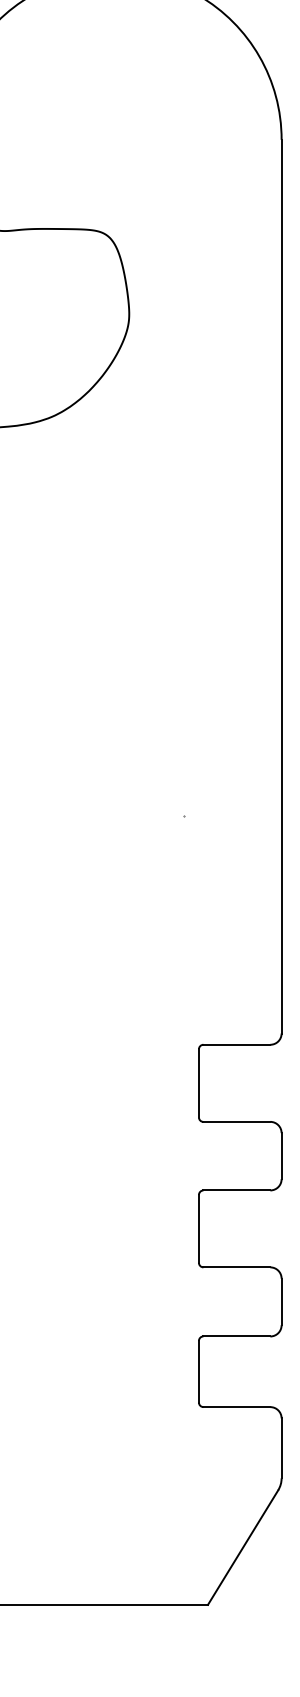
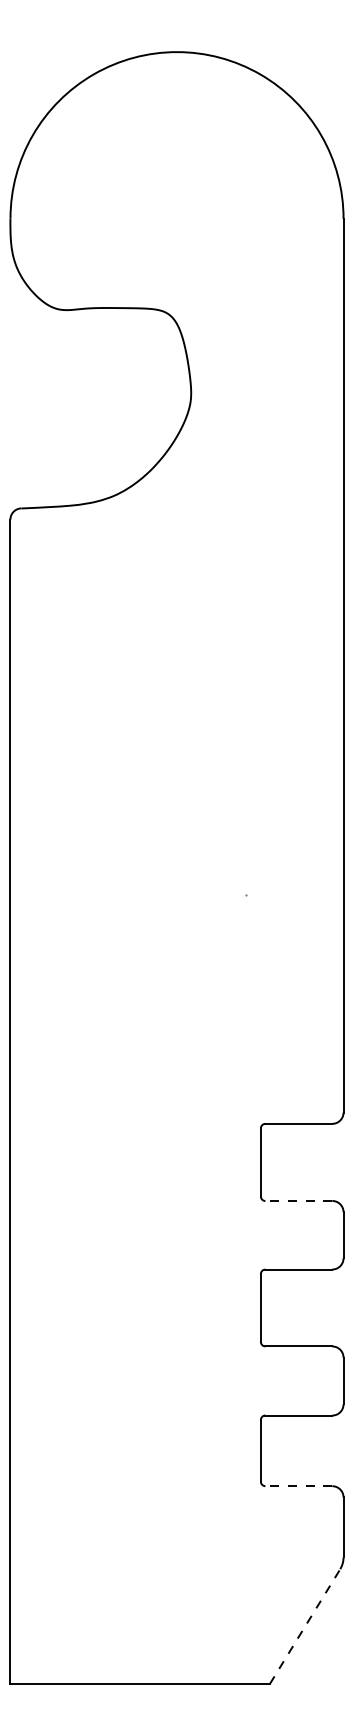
line: (236, 1121) -> (298, 1200), solid -> dashed
line: (236, 1407) -> (298, 1486), solid -> dashed
line: (243, 1547) -> (305, 1626), solid -> dashed

